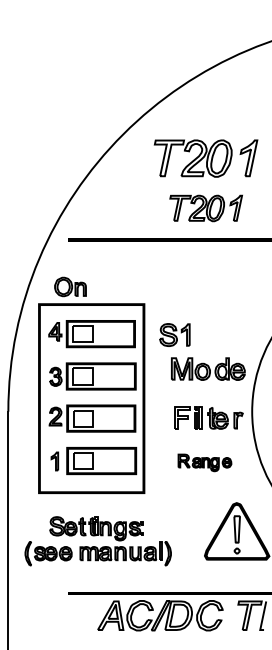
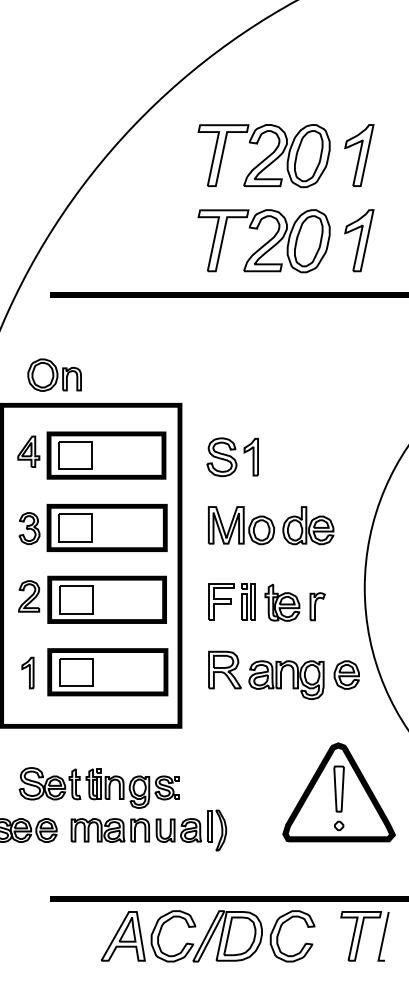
part: (206, 208) -> (286, 241), size x1.43
part: (208, 368) -> (271, 524), moved
part: (208, 417) -> (266, 601), moved
part: (204, 462) -> (283, 674), size x1.67

